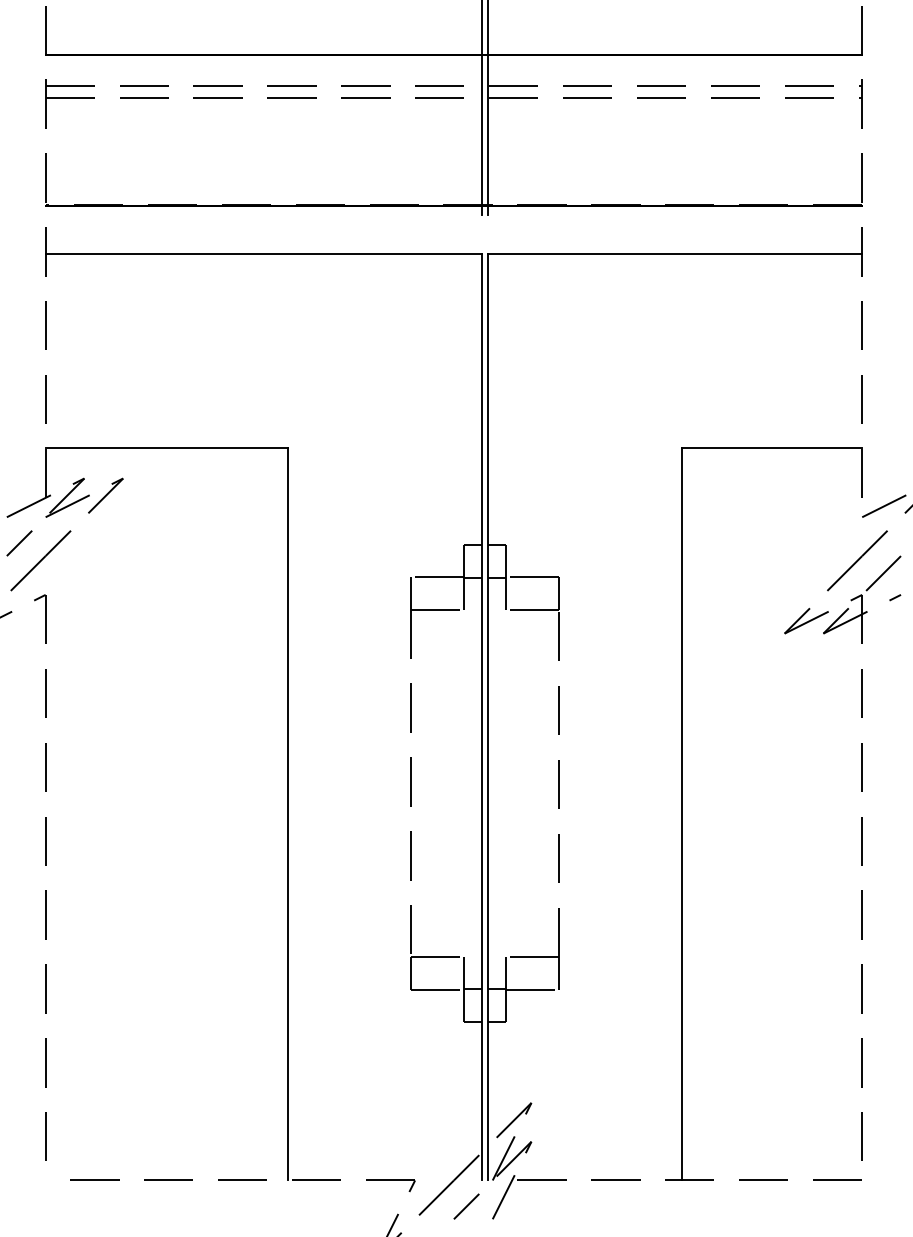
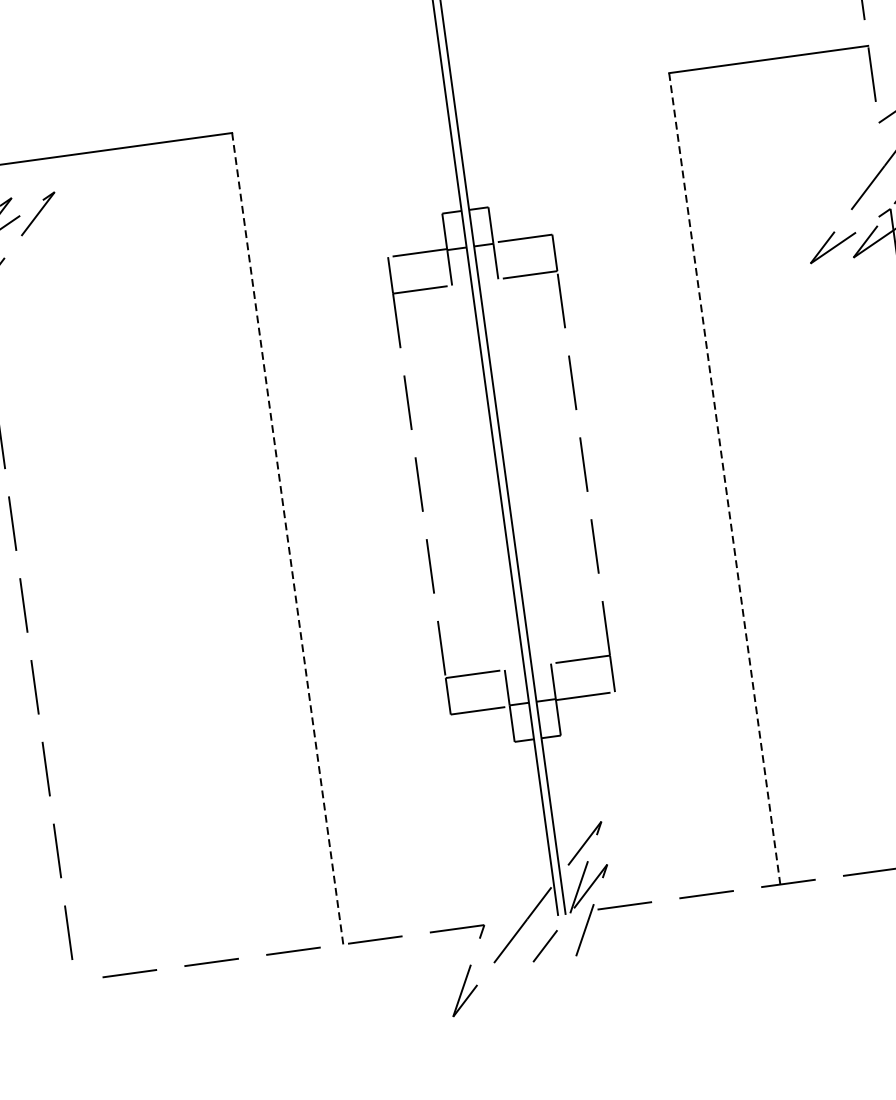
line: (287, 813) -> (287, 538), solid -> dashed
line: (682, 814) -> (724, 479), solid -> dashed

